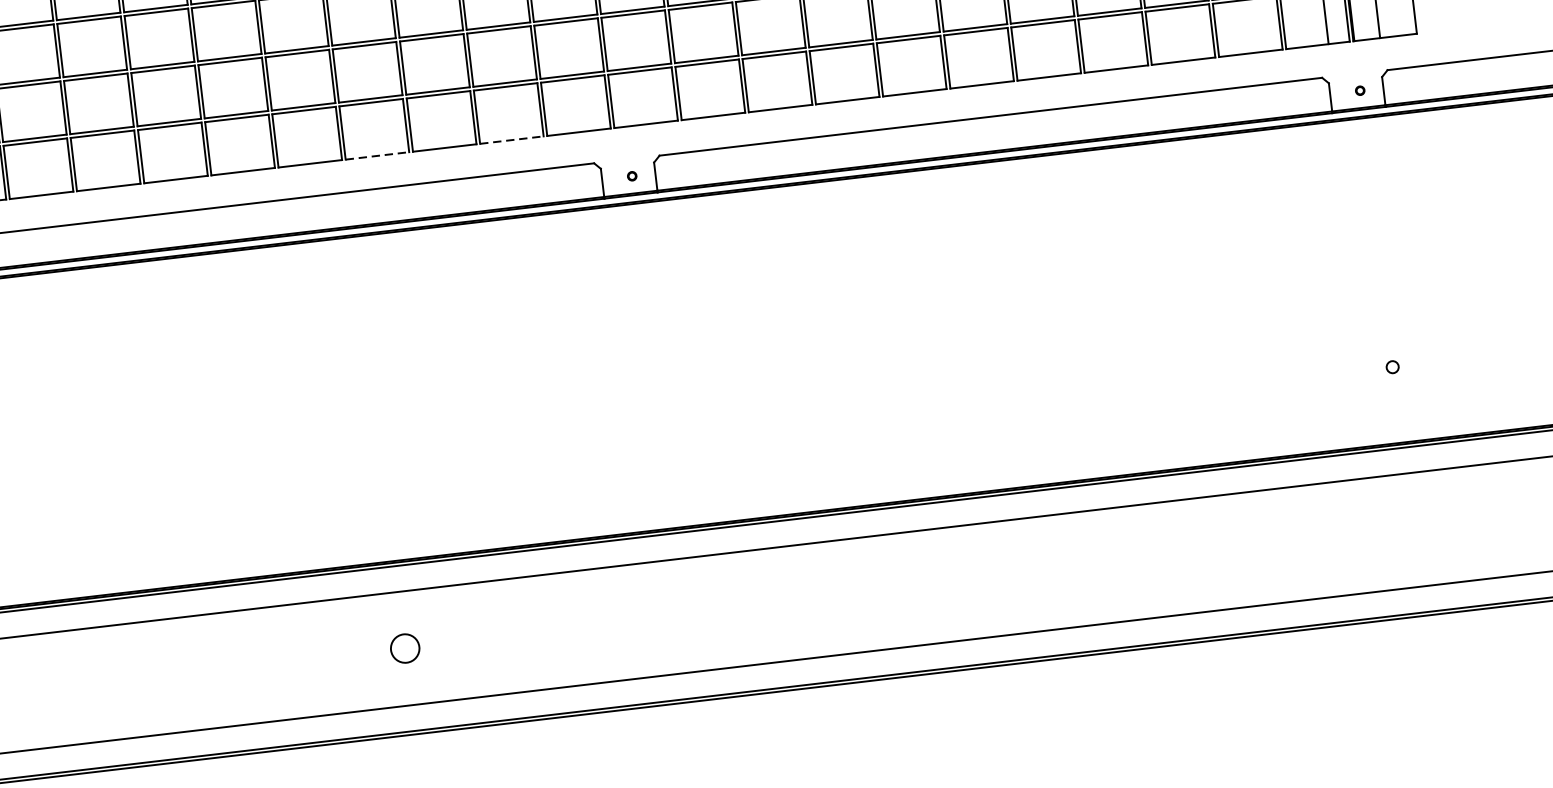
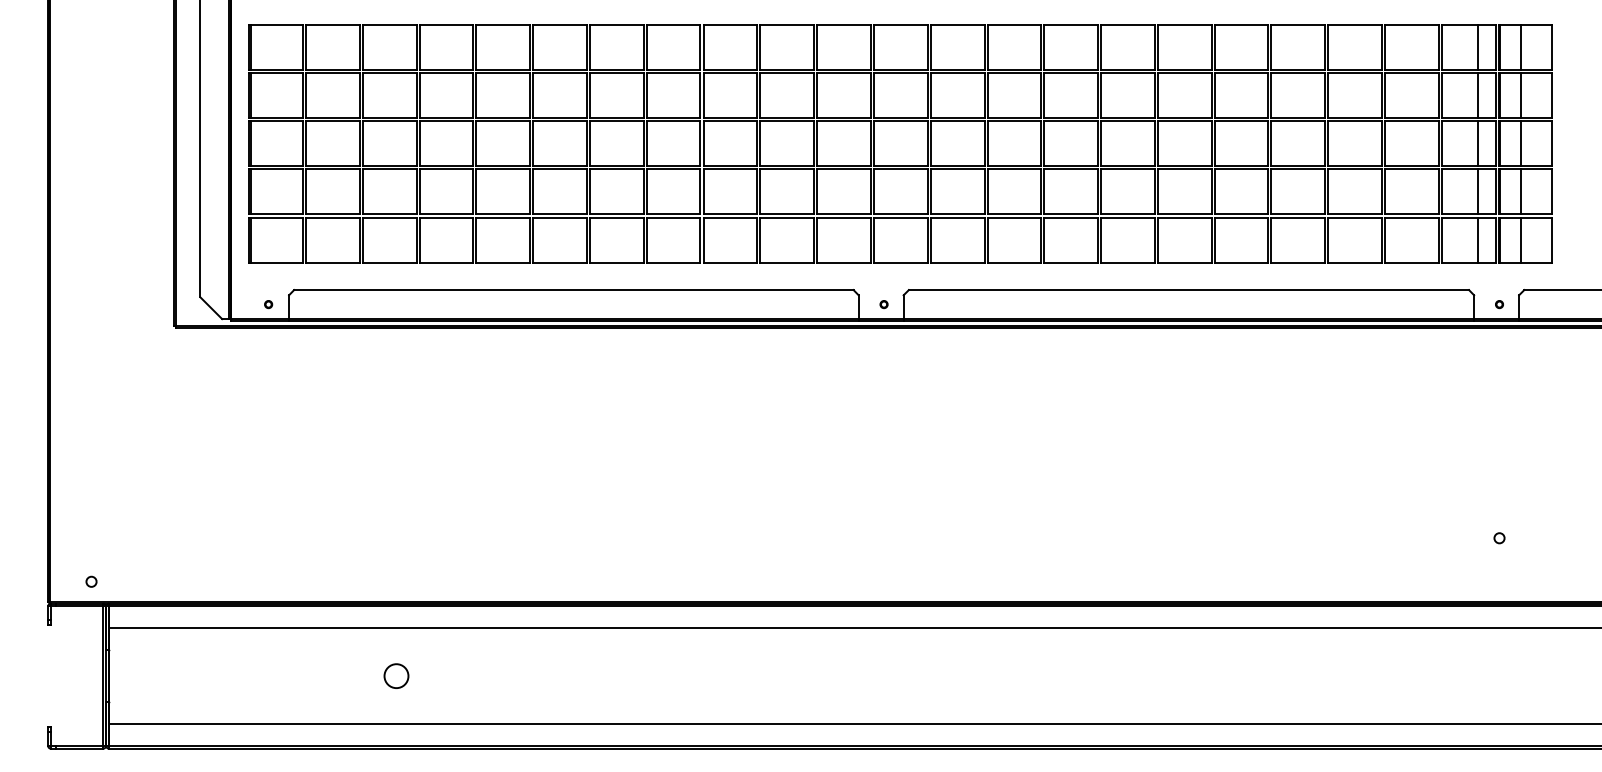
line: (512, 139) -> (787, 262), dashed -> solid
line: (377, 155) -> (673, 262), dashed -> solid
circle: (405, 647) -> (396, 675), moved

